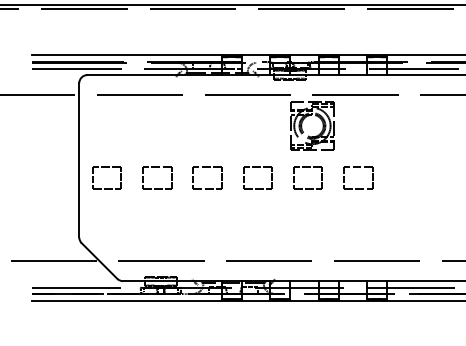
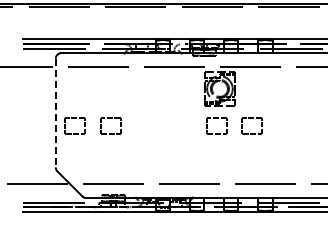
line: (78, 160) -> (55, 113), solid -> dashed
part: (206, 168) -> (145, 118), removed
part: (257, 168) -> (181, 118), removed

